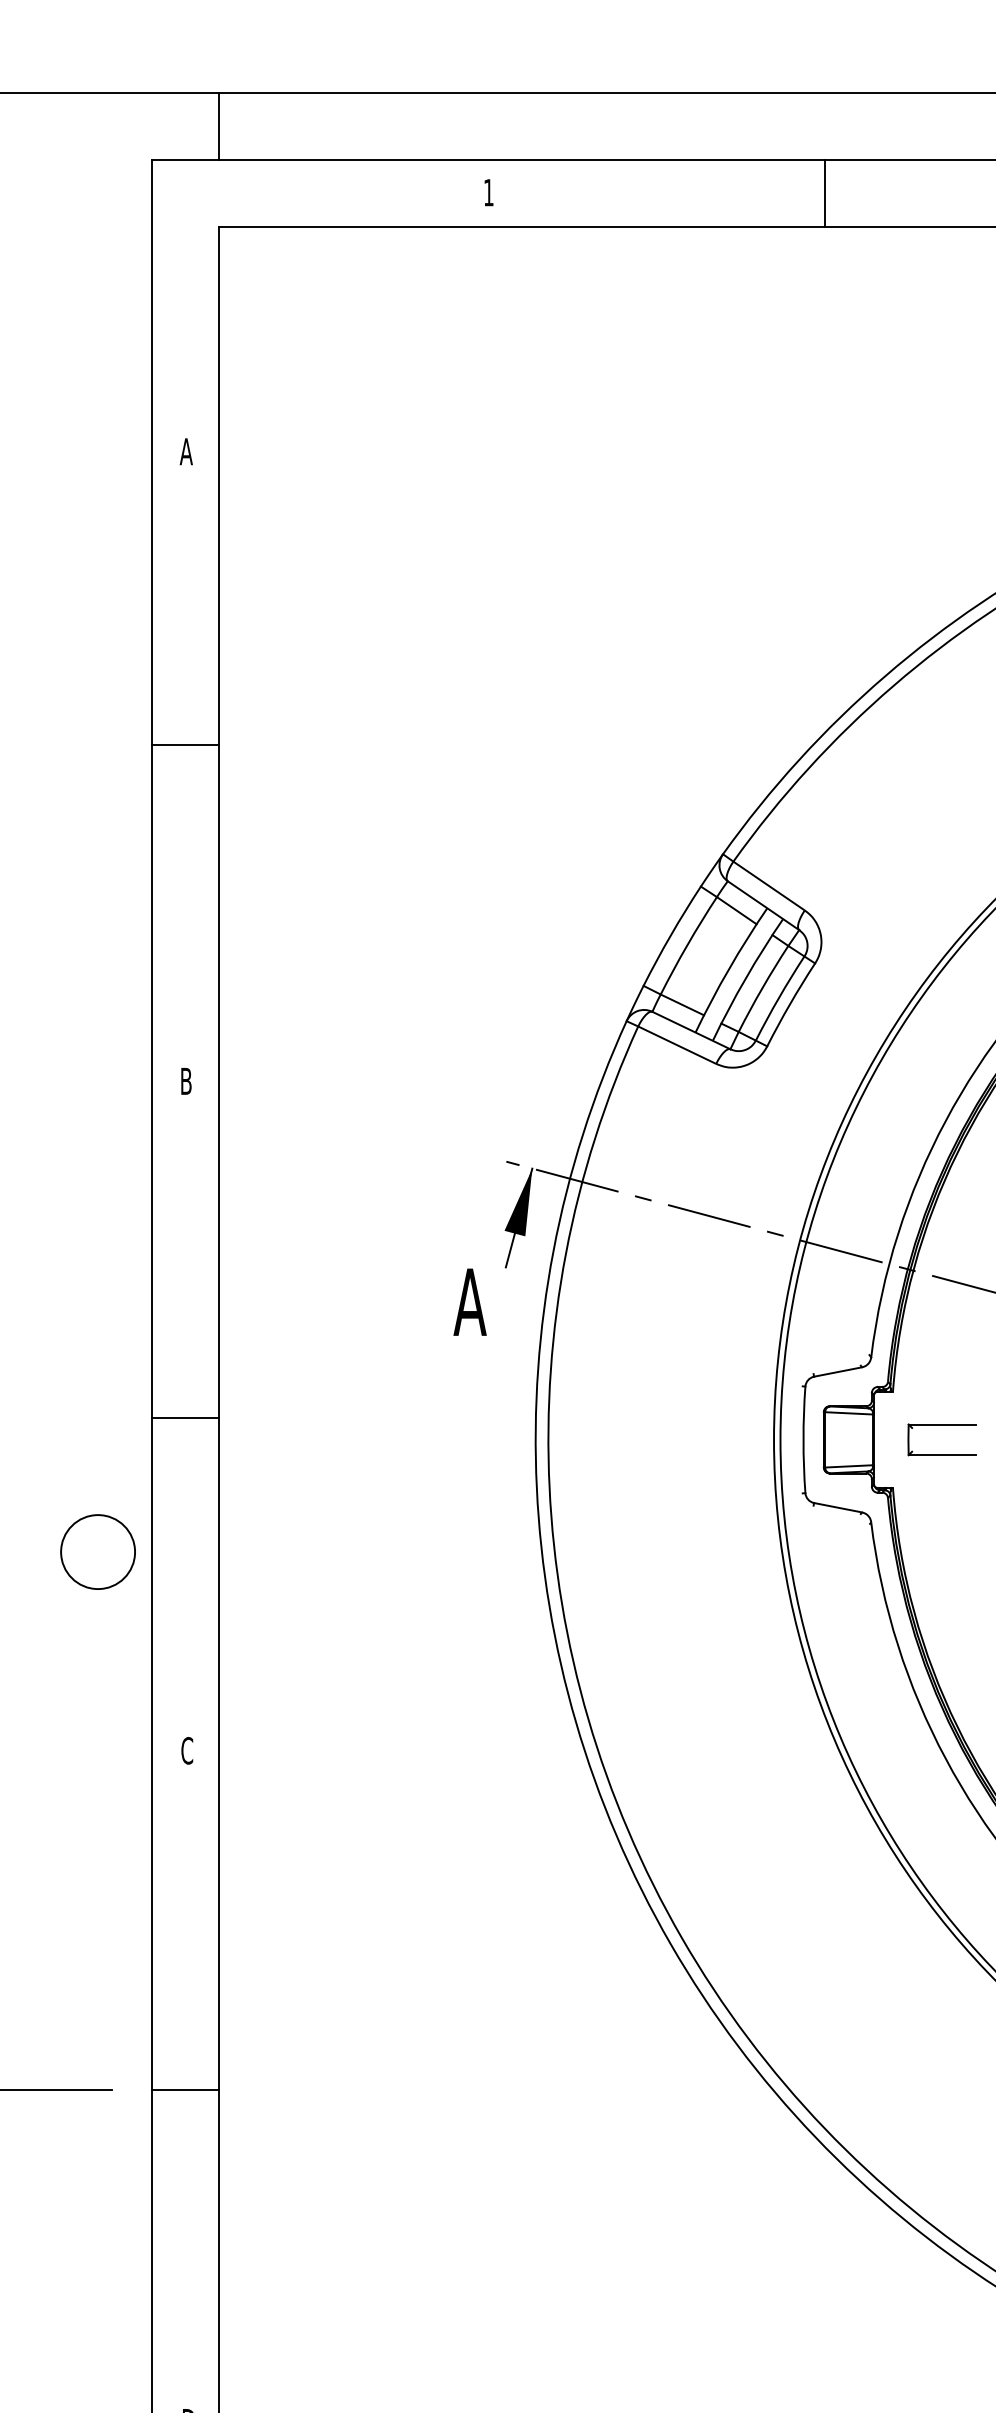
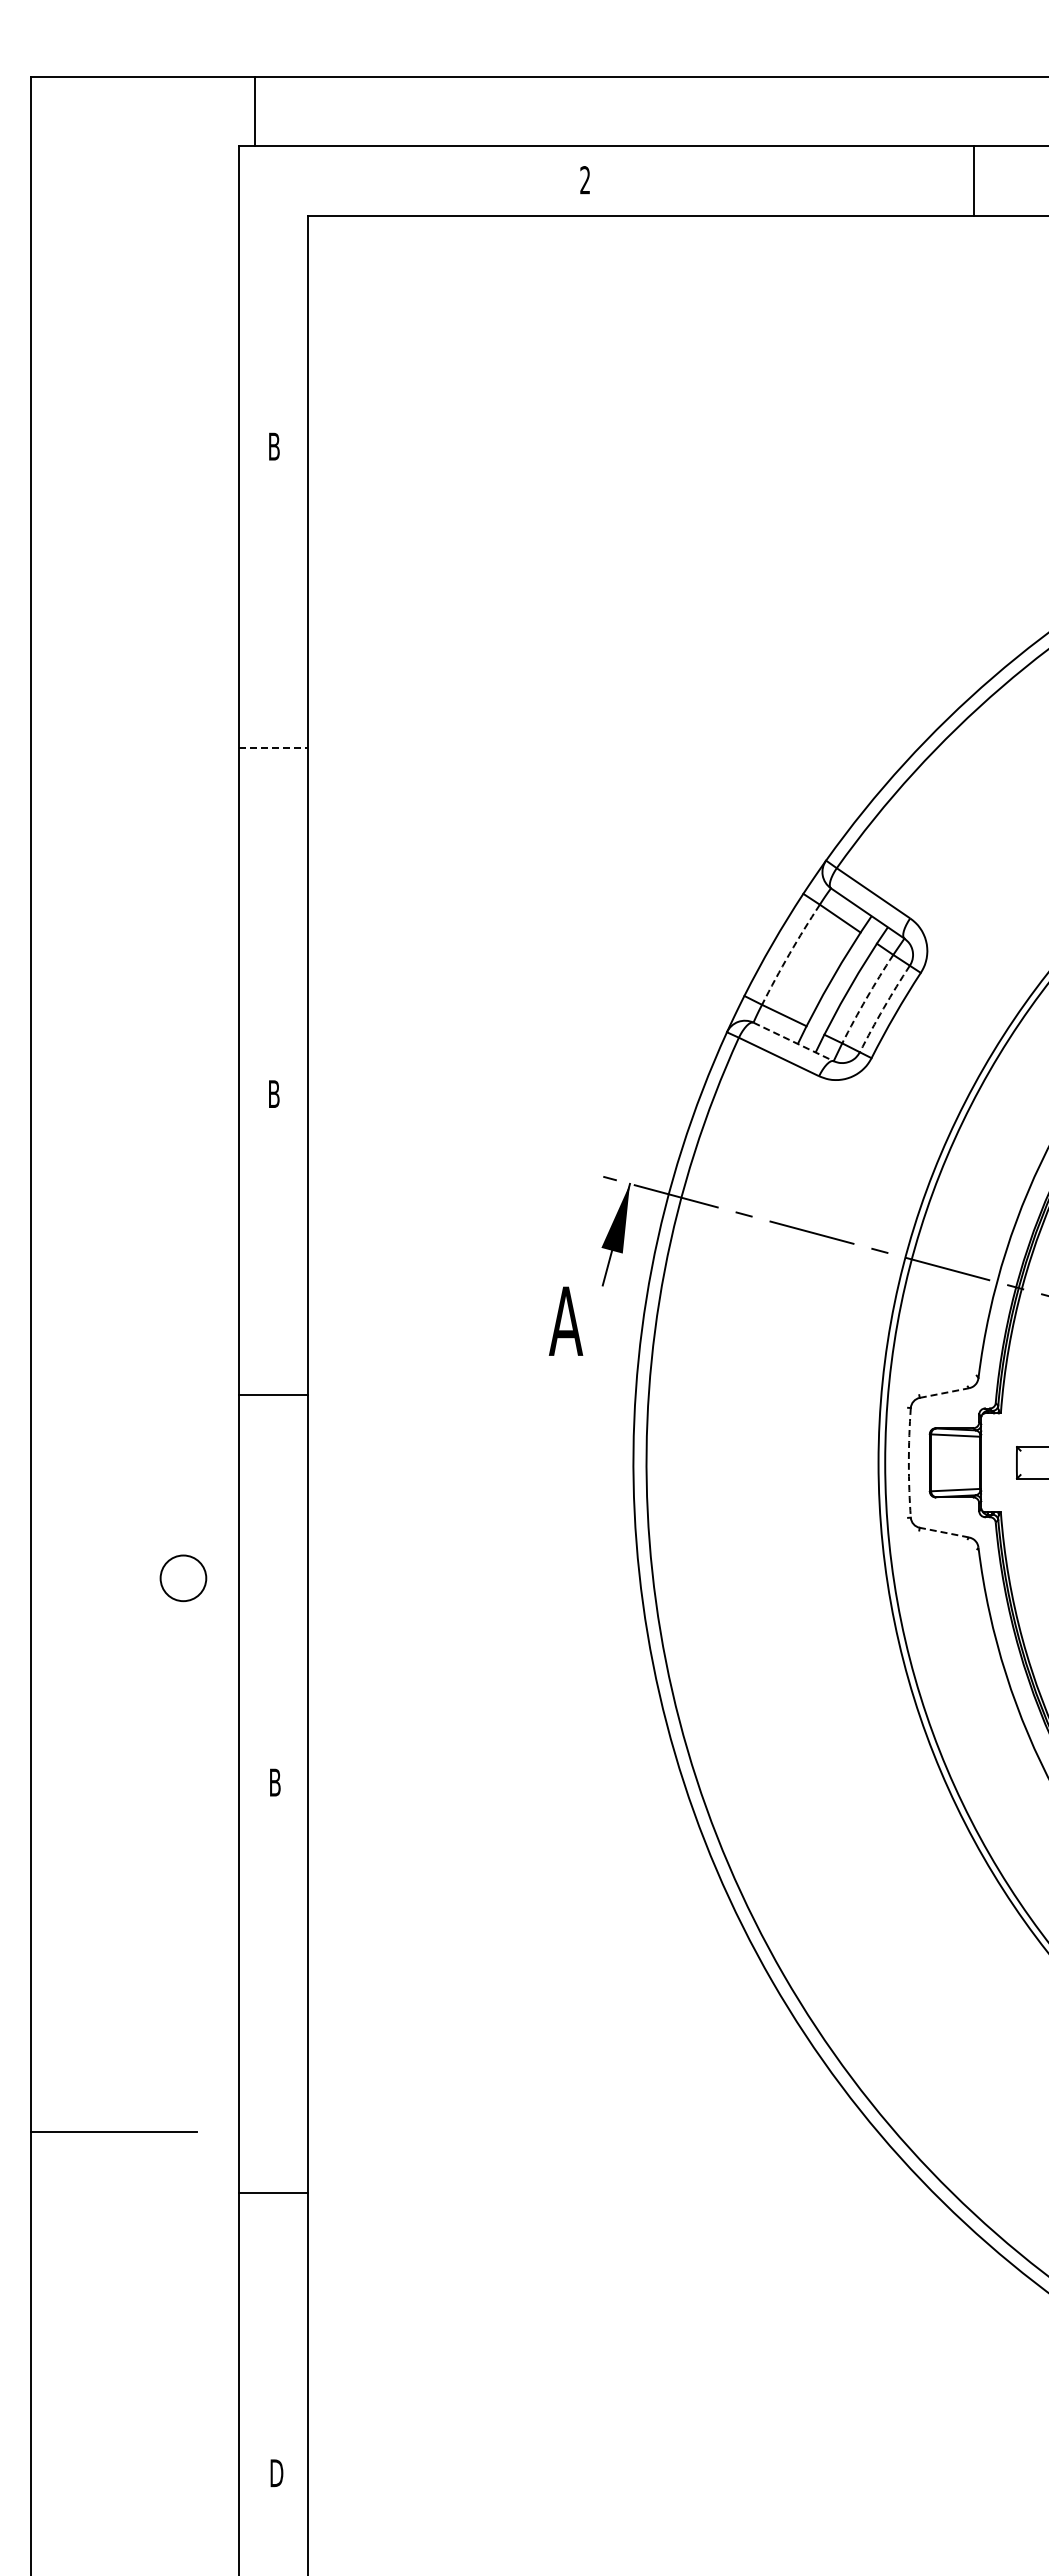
line: (218, 125) -> (254, 111), moved
text: (488, 191) -> (584, 179), 1 -> 2
line: (824, 192) -> (974, 180), moved
text: (185, 451) -> (273, 446), A -> B
line: (185, 745) -> (273, 748), solid -> dashed
arc: (687, 944) -> (789, 953), solid -> dashed
arc: (762, 988) -> (866, 998), solid -> dashed
arc: (778, 998) -> (883, 1008), solid -> dashed
line: (692, 1031) -> (794, 1042), solid -> dashed
line: (838, 1371) -> (944, 1392), solid -> dashed
line: (184, 1417) -> (272, 1394), moved
arc: (803, 1439) -> (908, 1462), solid -> dashed
line: (837, 1507) -> (943, 1532), solid -> dashed
circle: (98, 1552) -> (183, 1578), size x0.6
text: (187, 1750) -> (275, 1782), C -> B
line: (184, 2090) -> (272, 2192), moved

